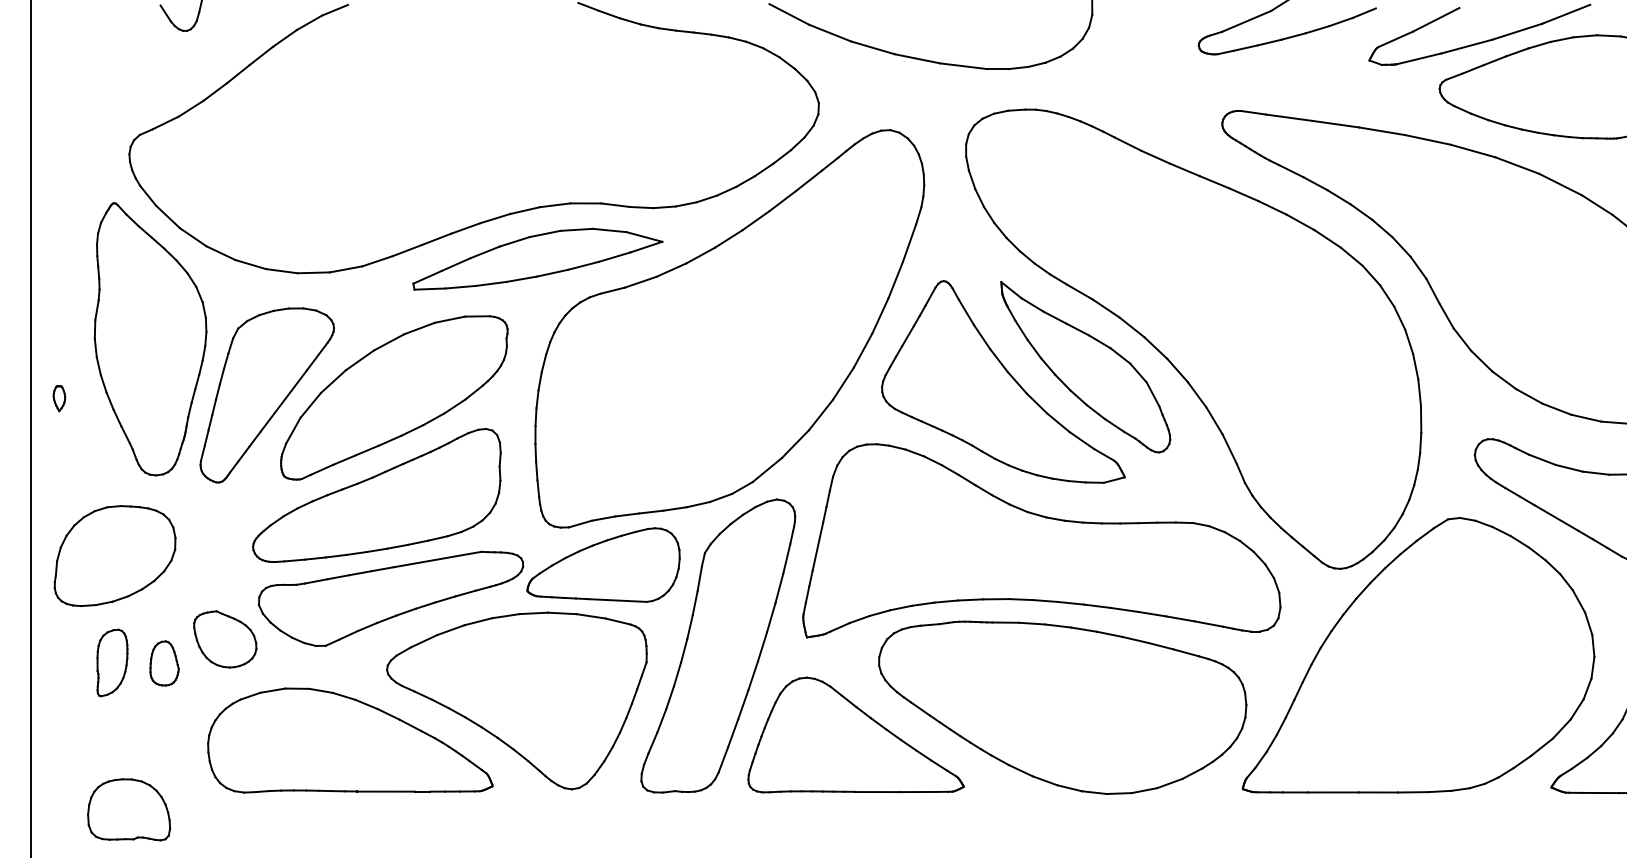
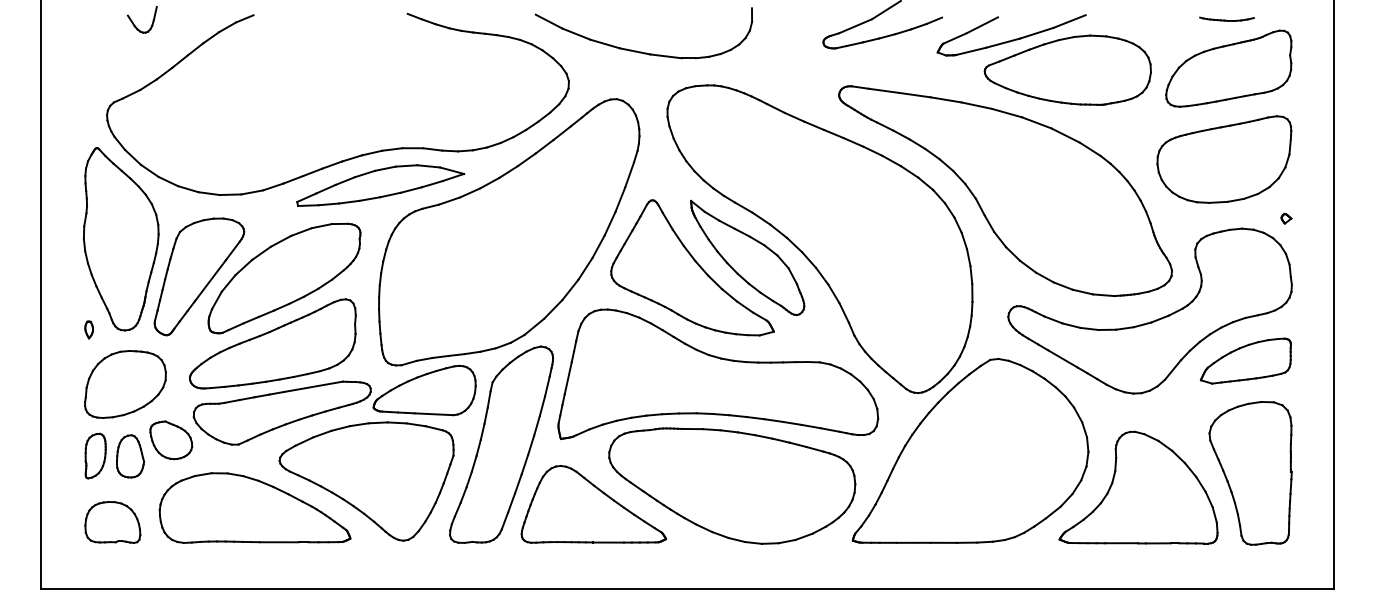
part: (58, 397) -> (88, 329), moved
part: (115, 556) -> (125, 384), moved
part: (164, 663) -> (130, 456), size x1.43
part: (128, 809) -> (112, 522), moved

